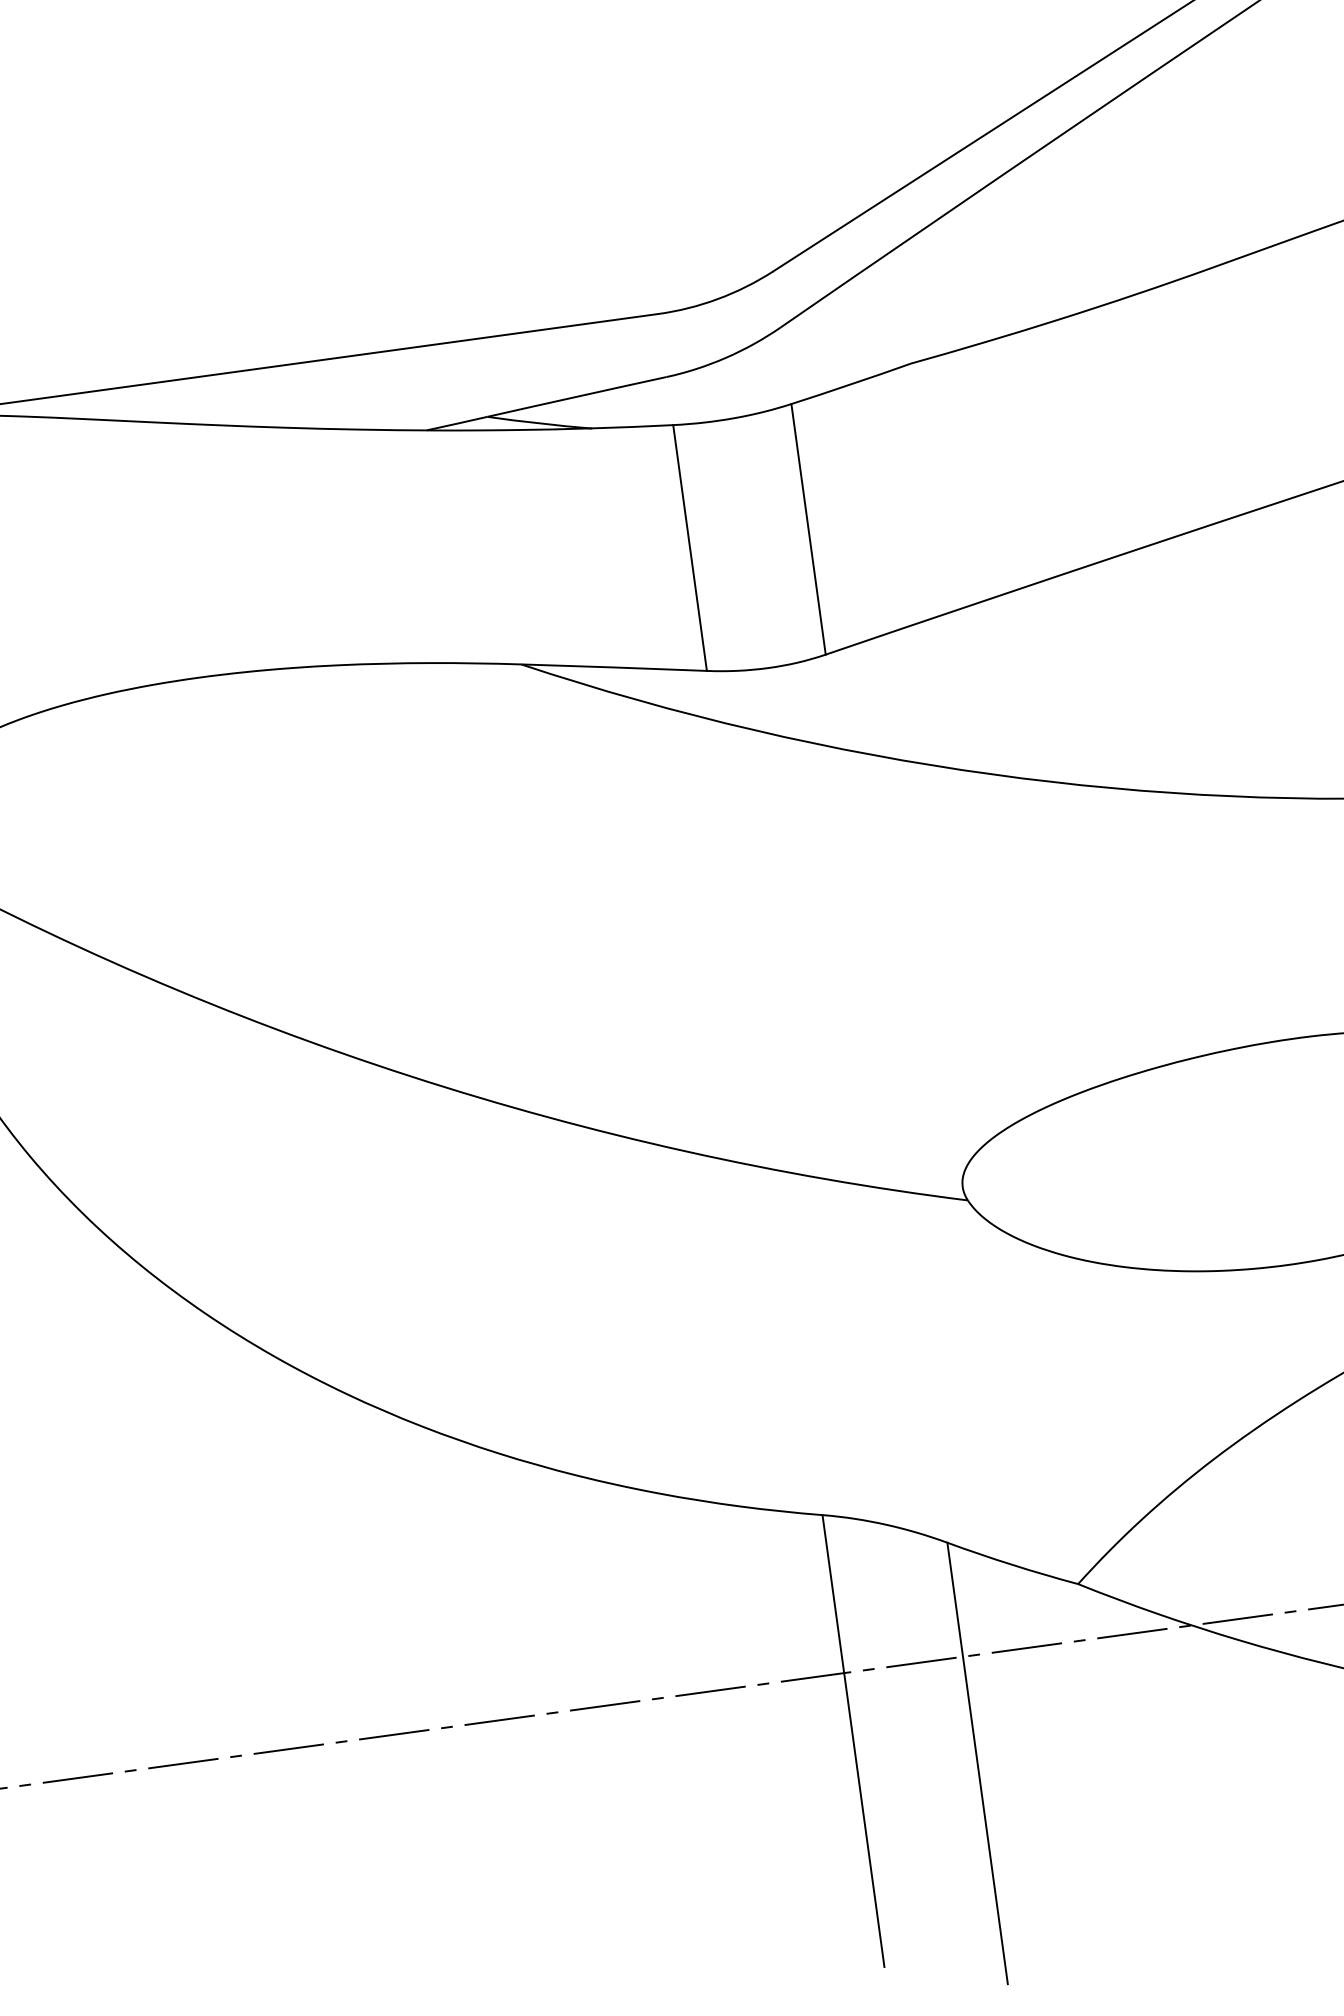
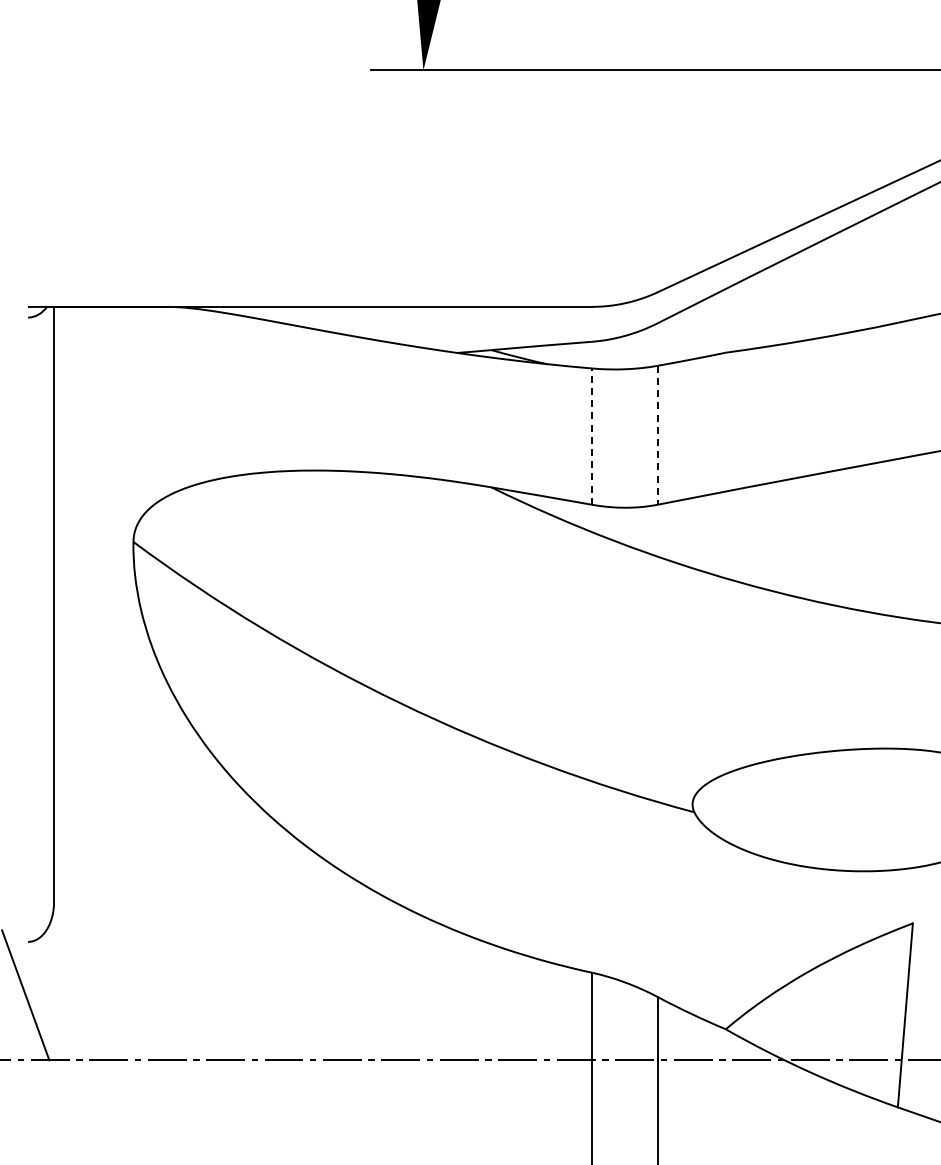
line: (808, 529) -> (657, 435), solid -> dashed
line: (689, 547) -> (591, 436), solid -> dashed

